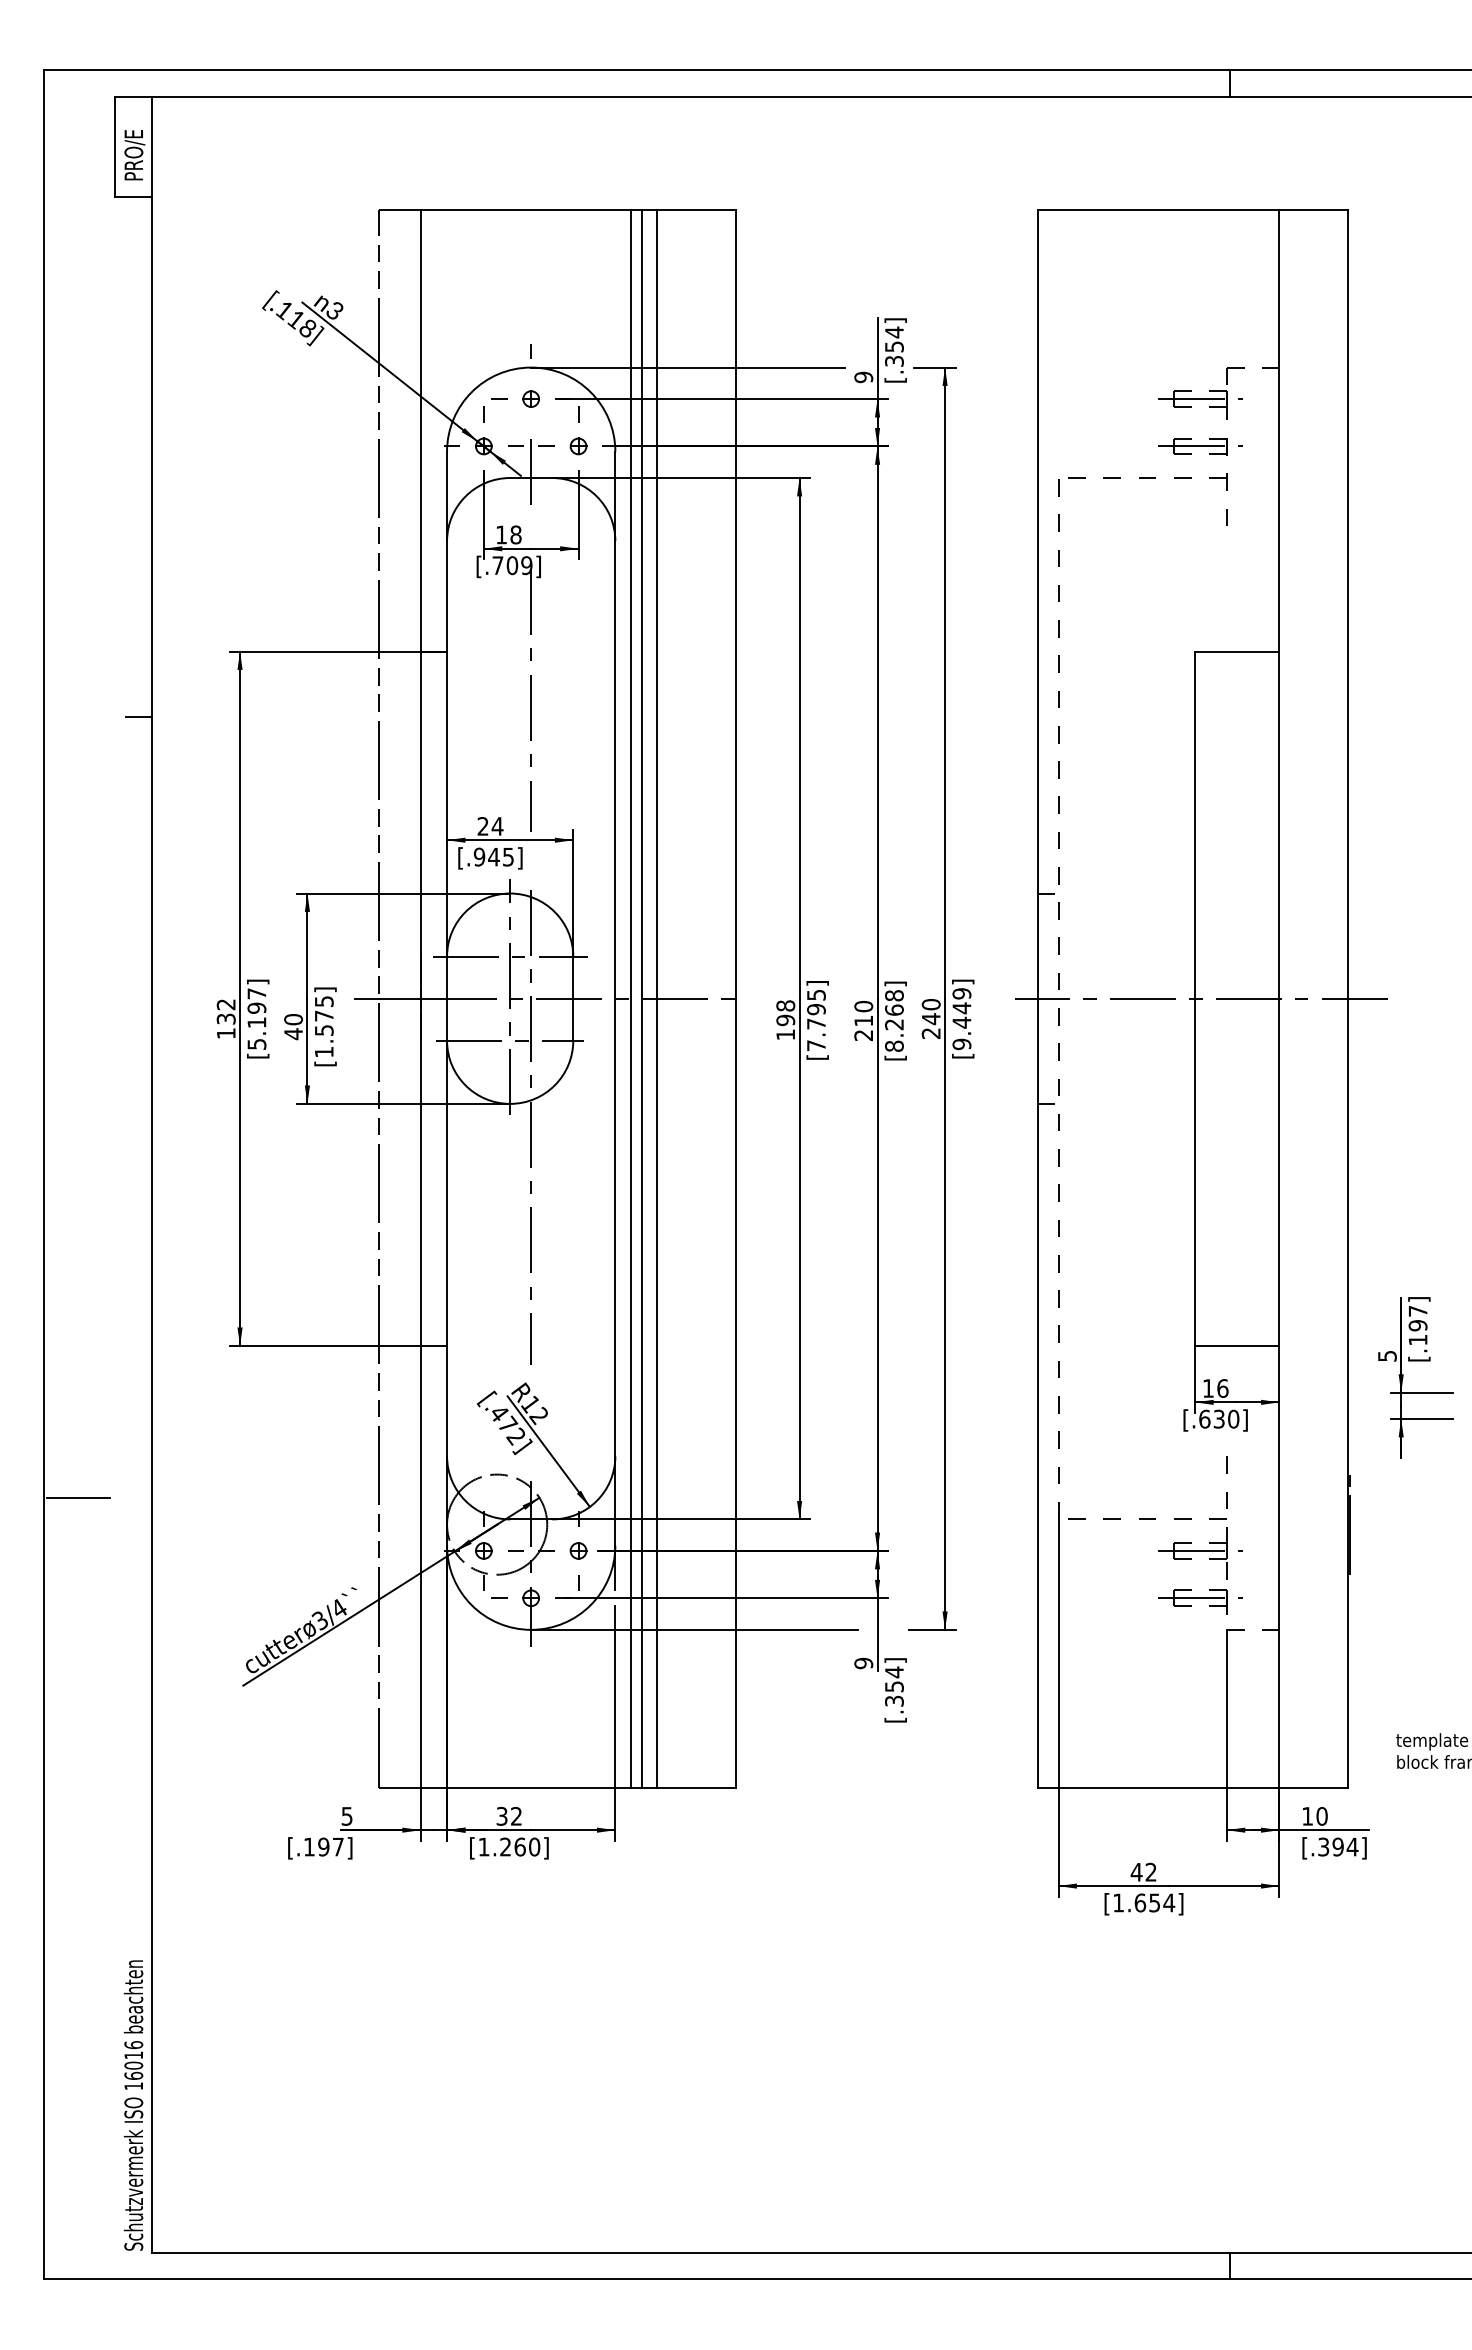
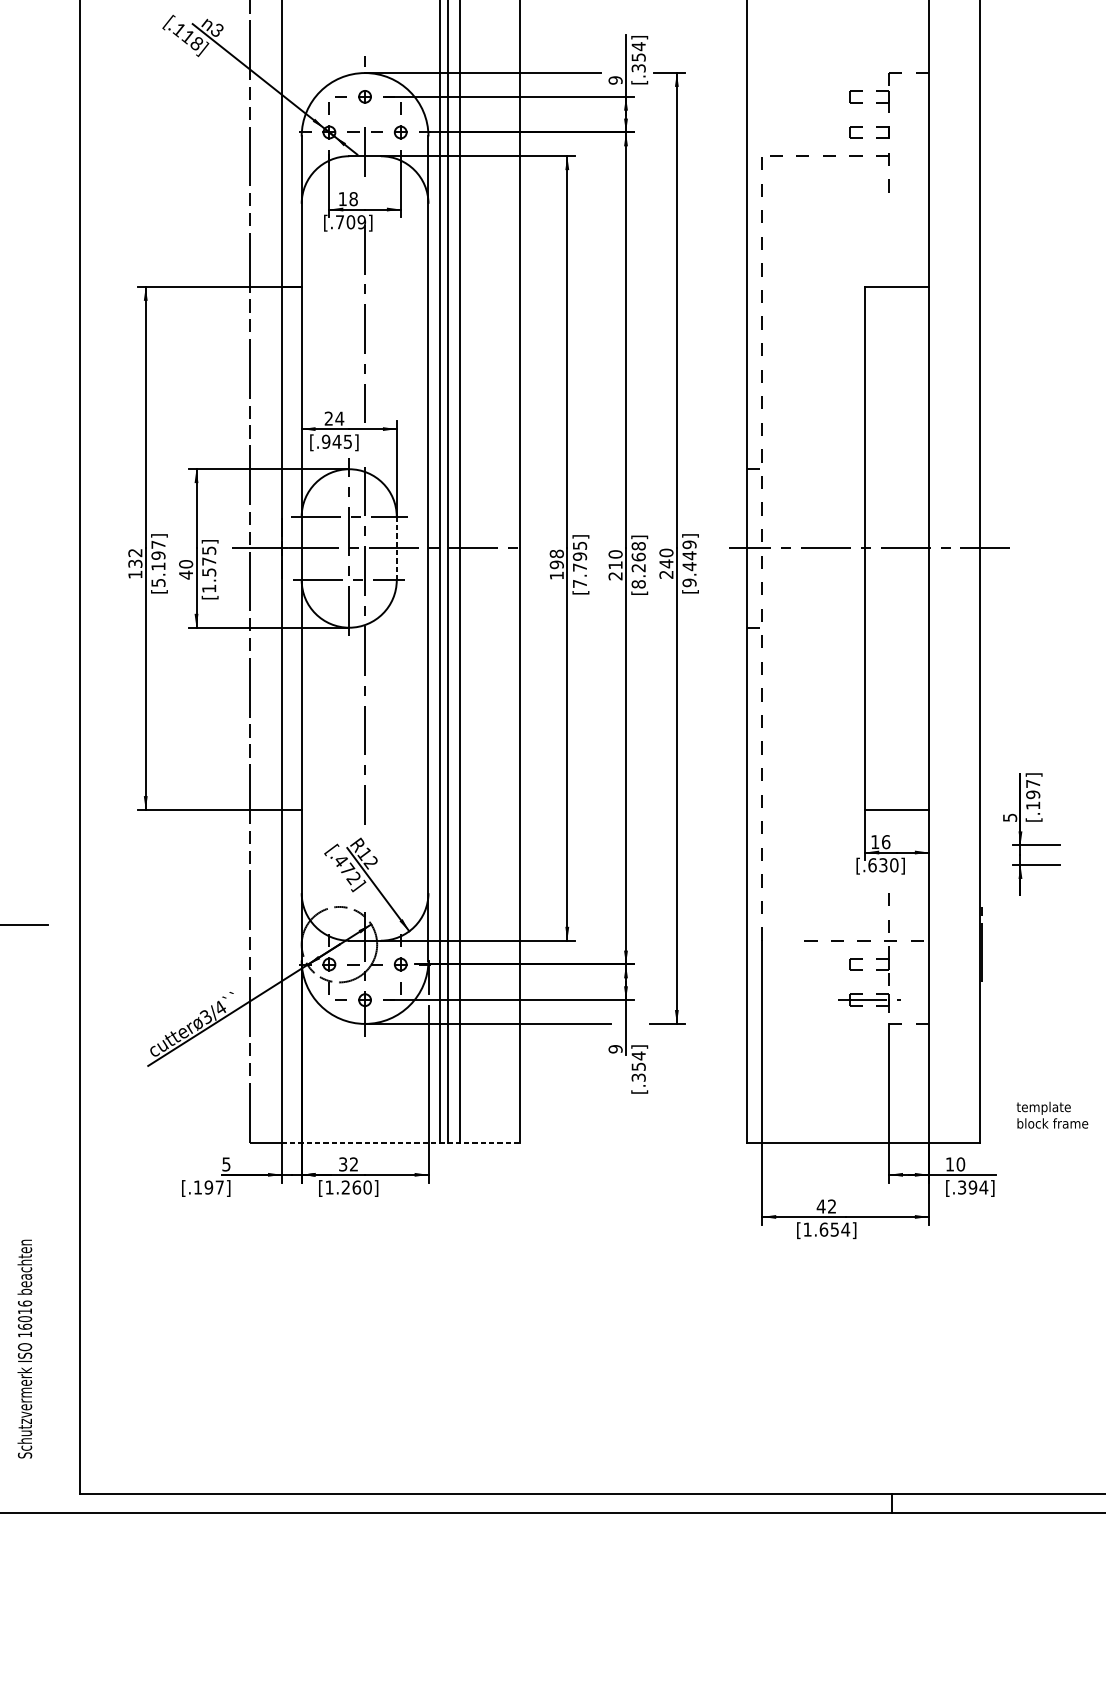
line: (1200, 399) -> (869, 97), removed
line: (1200, 446) -> (869, 132), removed
line: (138, 717) -> (69, 336), removed
line: (573, 998) -> (396, 548), solid -> dashed
line: (1147, 1518) -> (863, 940), moved
line: (1200, 1550) -> (869, 964), removed
line: (578, 1787) -> (400, 1142), solid -> dashed
text: (133, 2105) -> (24, 1349), moved

